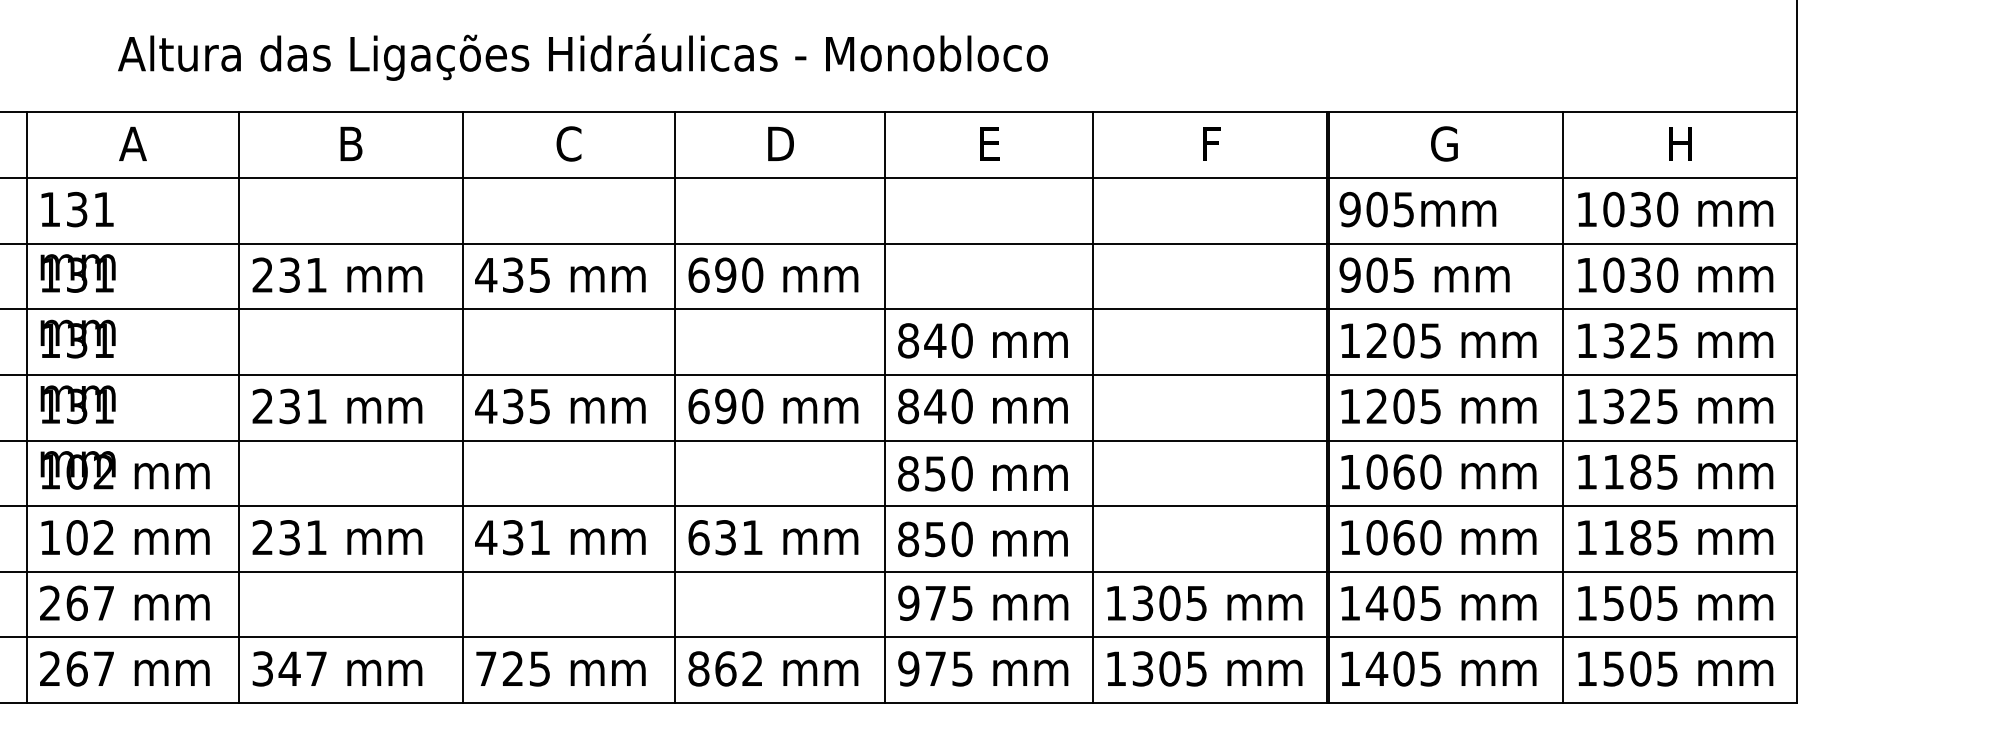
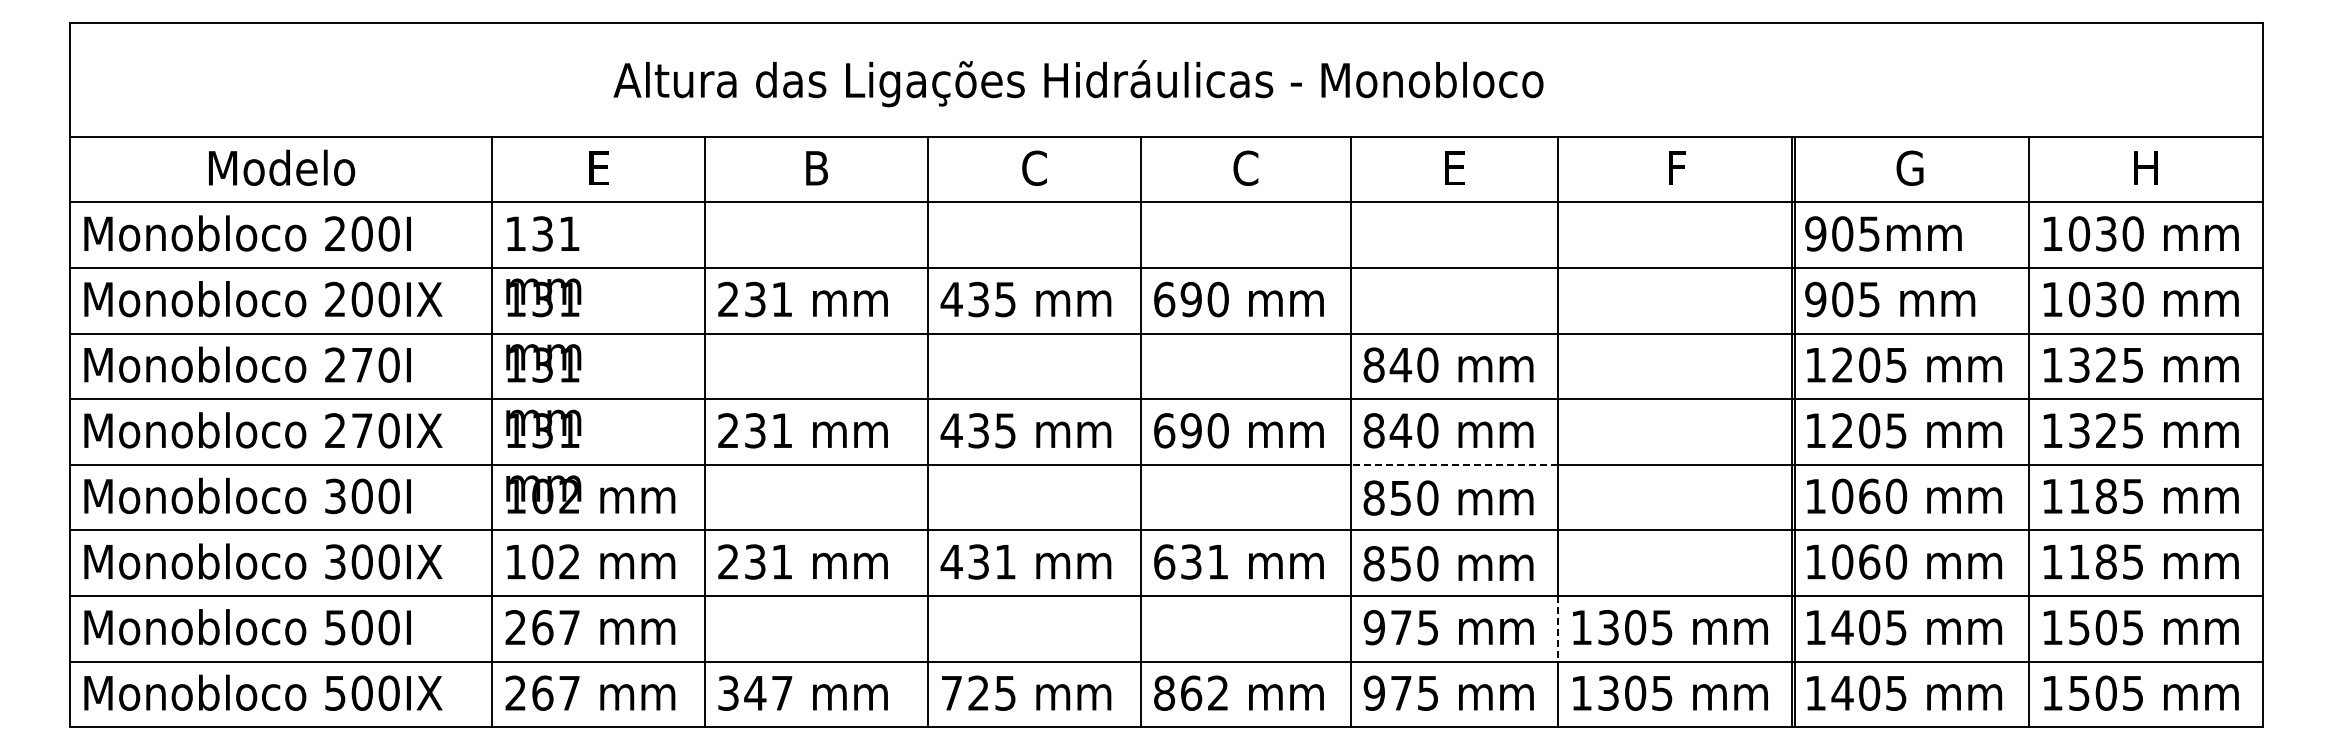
text: (582, 57) -> (1078, 83), moved
text: (780, 143) -> (1246, 167), D -> C
text: (132, 144) -> (598, 168), A -> E
line: (988, 440) -> (1454, 464), solid -> dashed
line: (1092, 604) -> (1558, 628), solid -> dashed

